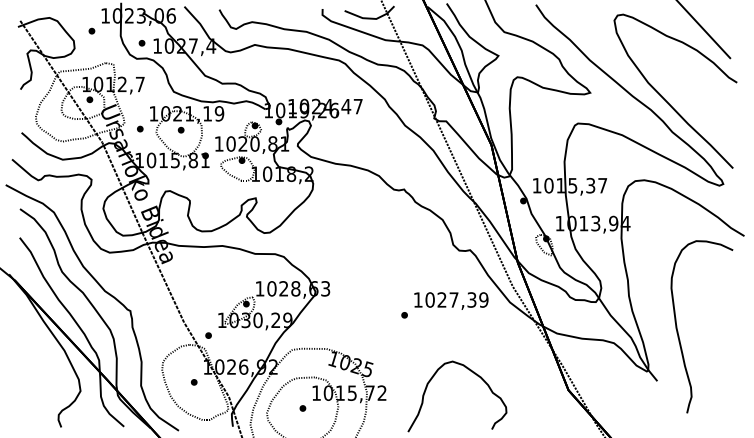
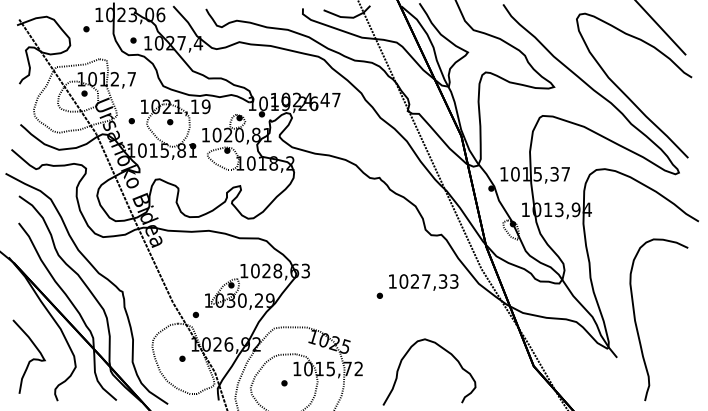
text: (483, 299) -> (453, 281), 1027,39 -> 1027,33
curve: (678, 331) -> (636, 324), moved
curve: (32, 383) -> (30, 359), added

